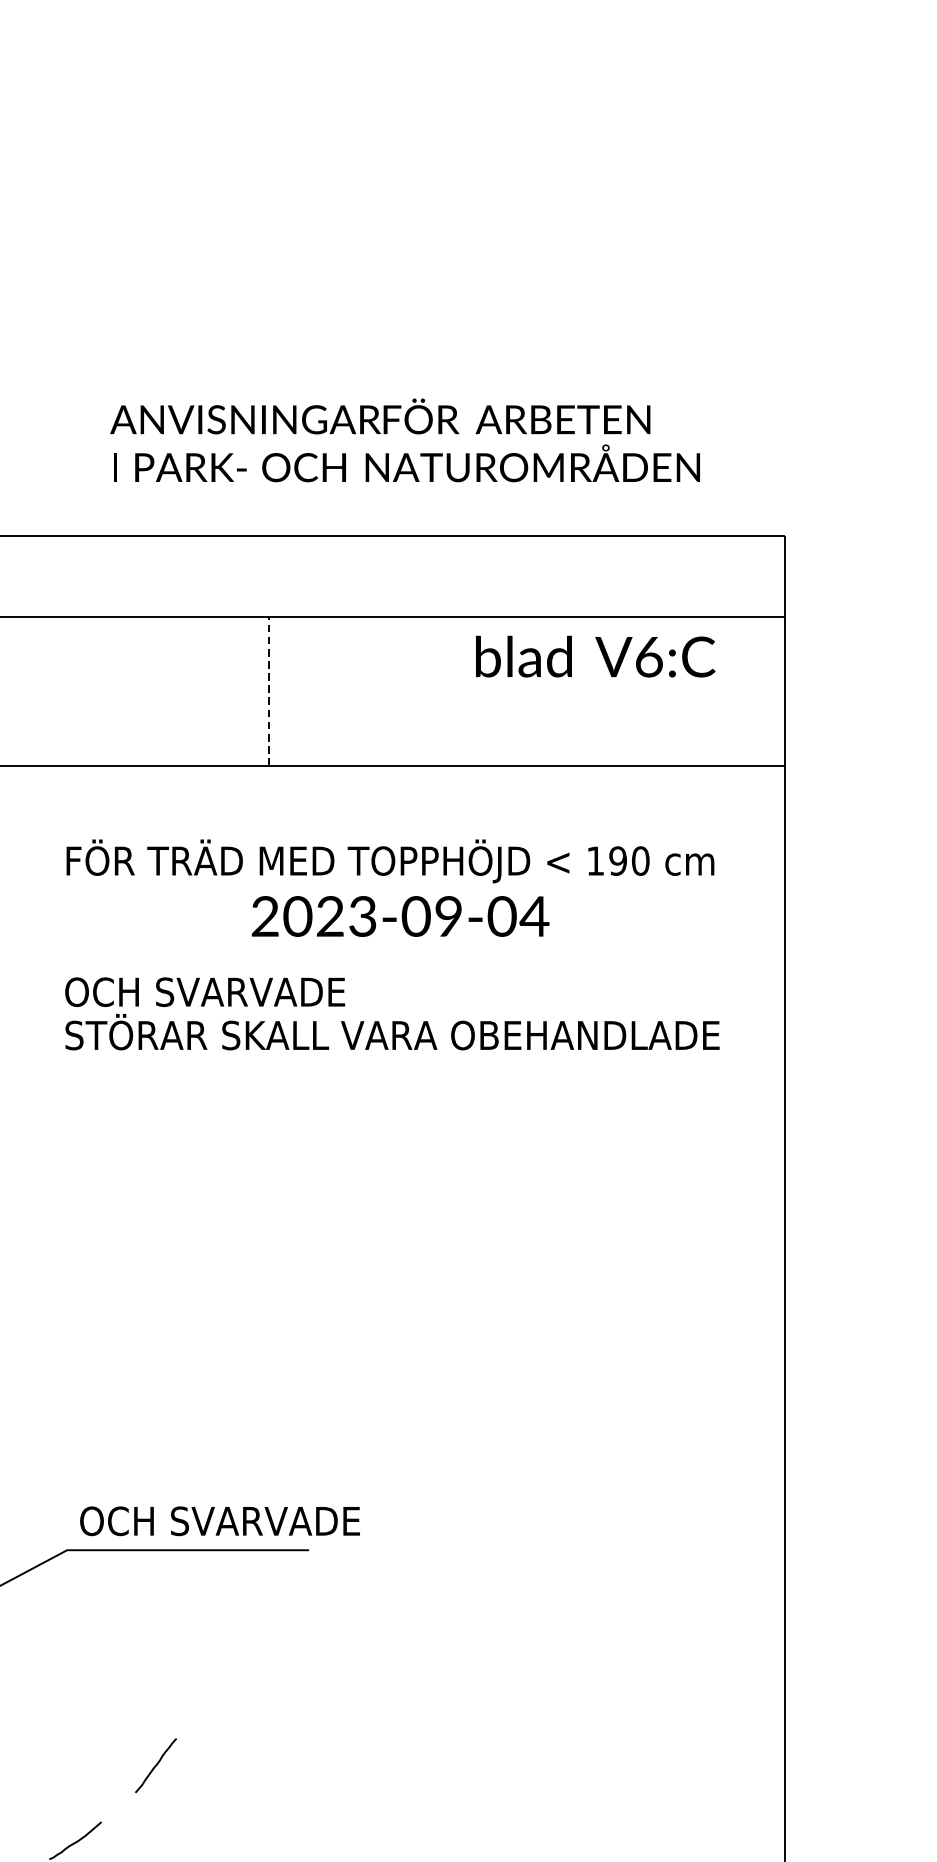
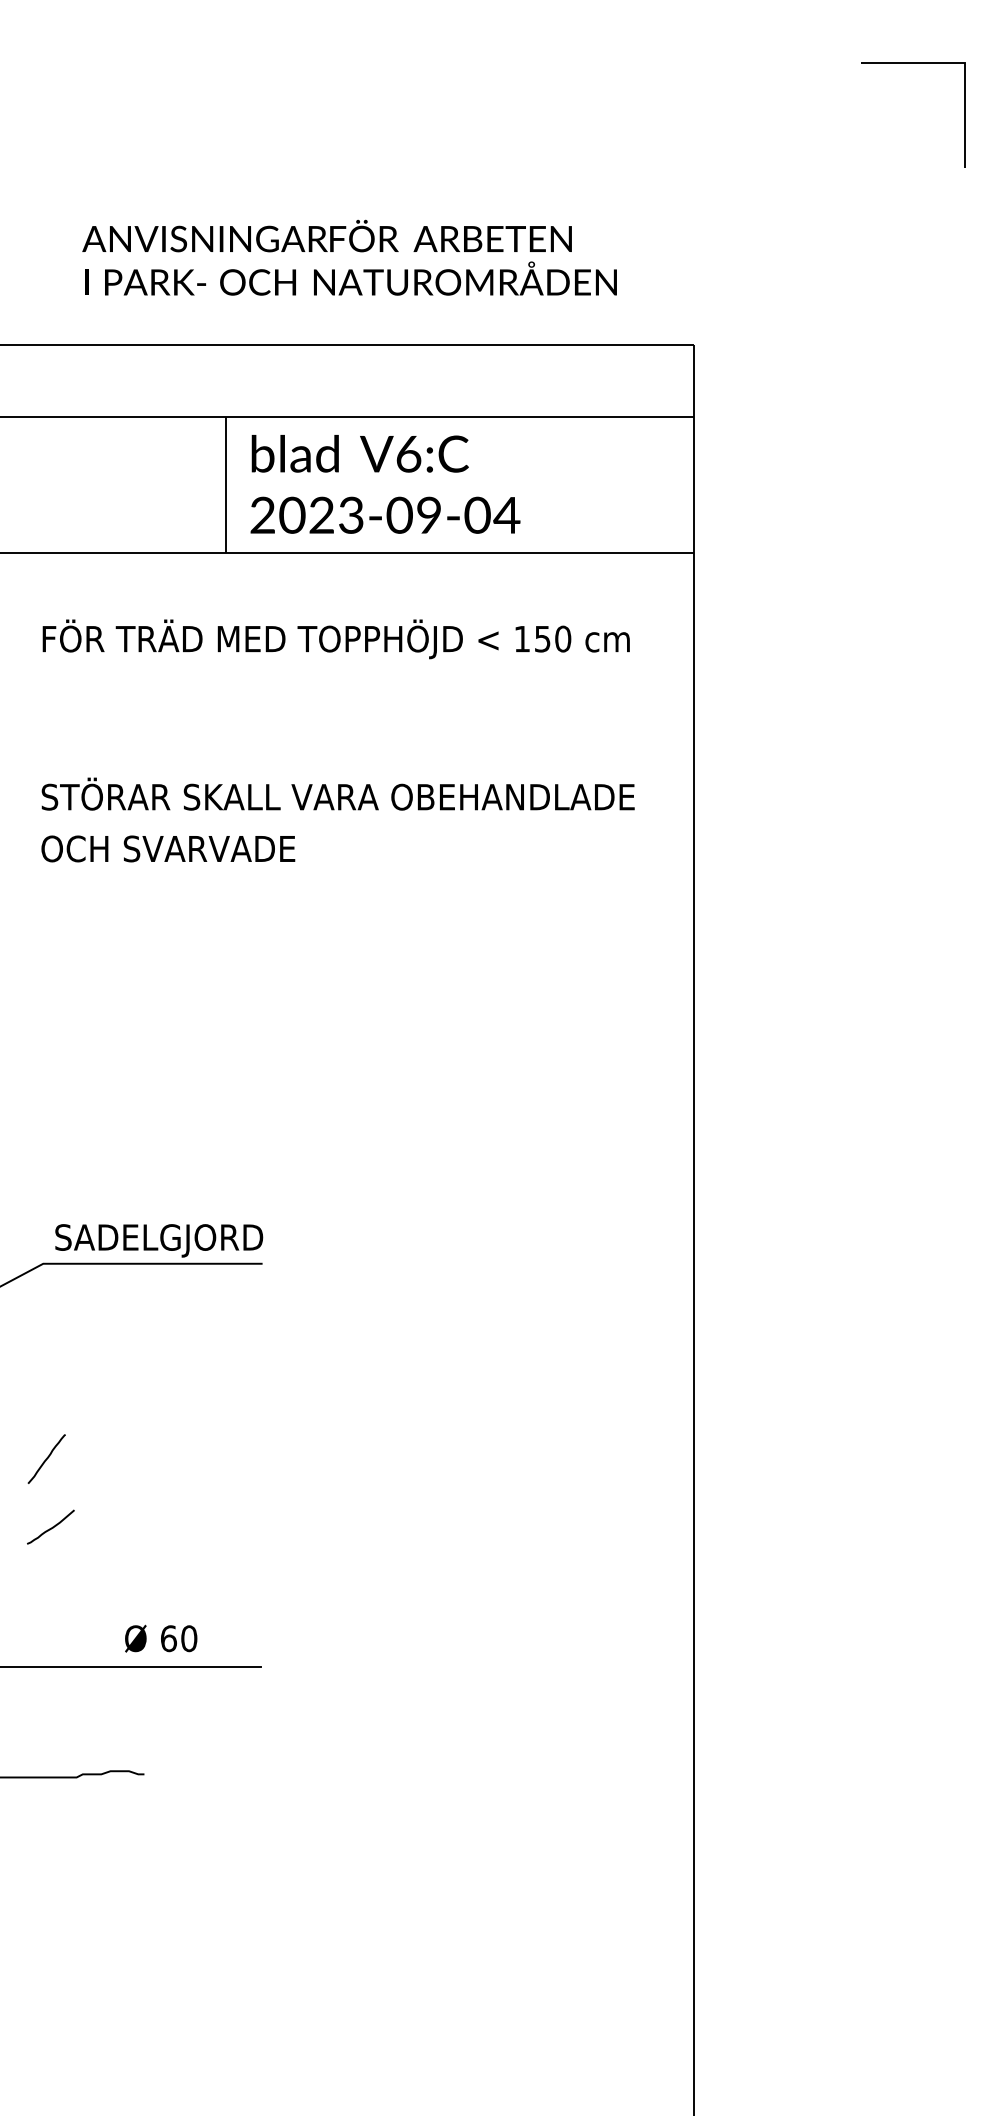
text: (594, 656) -> (359, 453), moved
line: (268, 691) -> (225, 485), dashed -> solid
text: (617, 860) -> (542, 638), 190 -> 150
text: (400, 915) -> (385, 514), moved
text: (205, 991) -> (168, 848), moved
text: (219, 1524) -> (181, 1240), OCH SVARVADE -> SADELGJORD
line: (155, 1765) -> (46, 1458), moved

